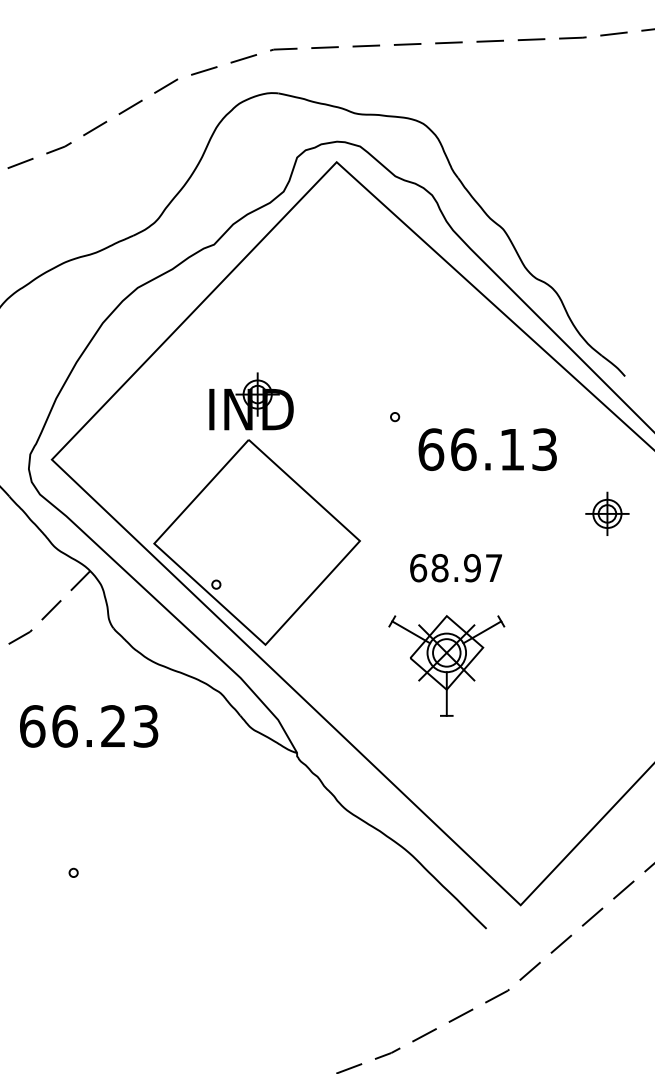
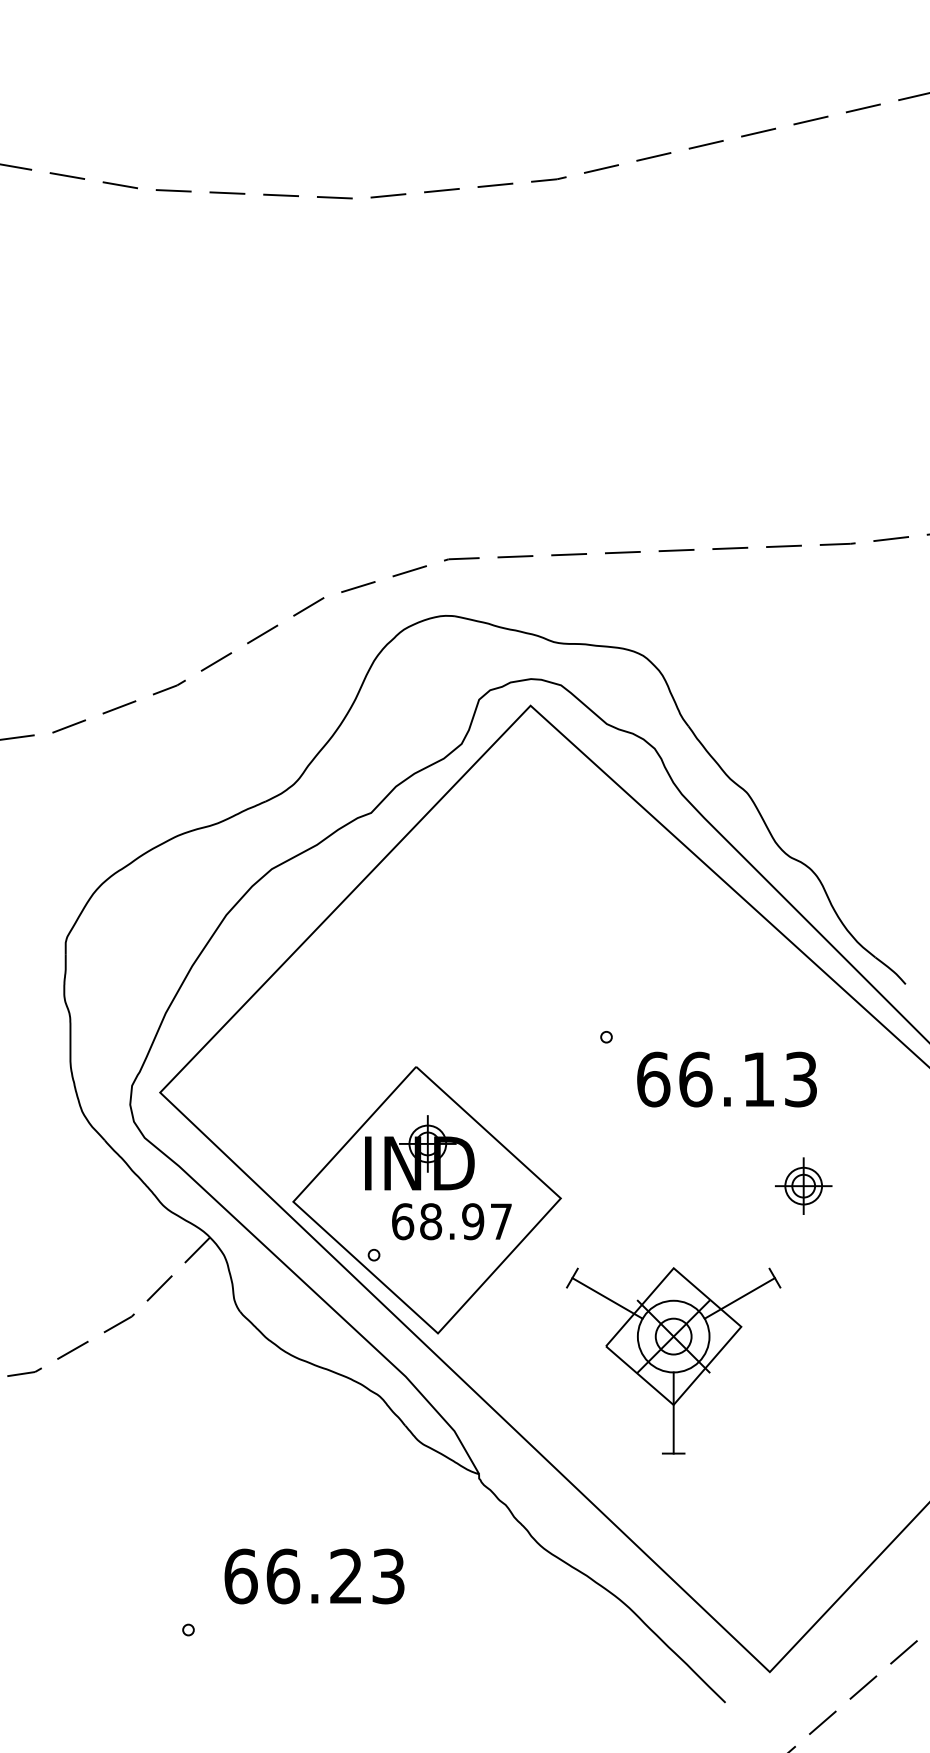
part: (251, 401) -> (419, 1152), moved
part: (607, 513) -> (803, 1185), moved
text: (455, 568) -> (451, 1221), moved
part: (446, 665) -> (673, 1360), size x1.43
text: (89, 726) -> (314, 1576), moved

